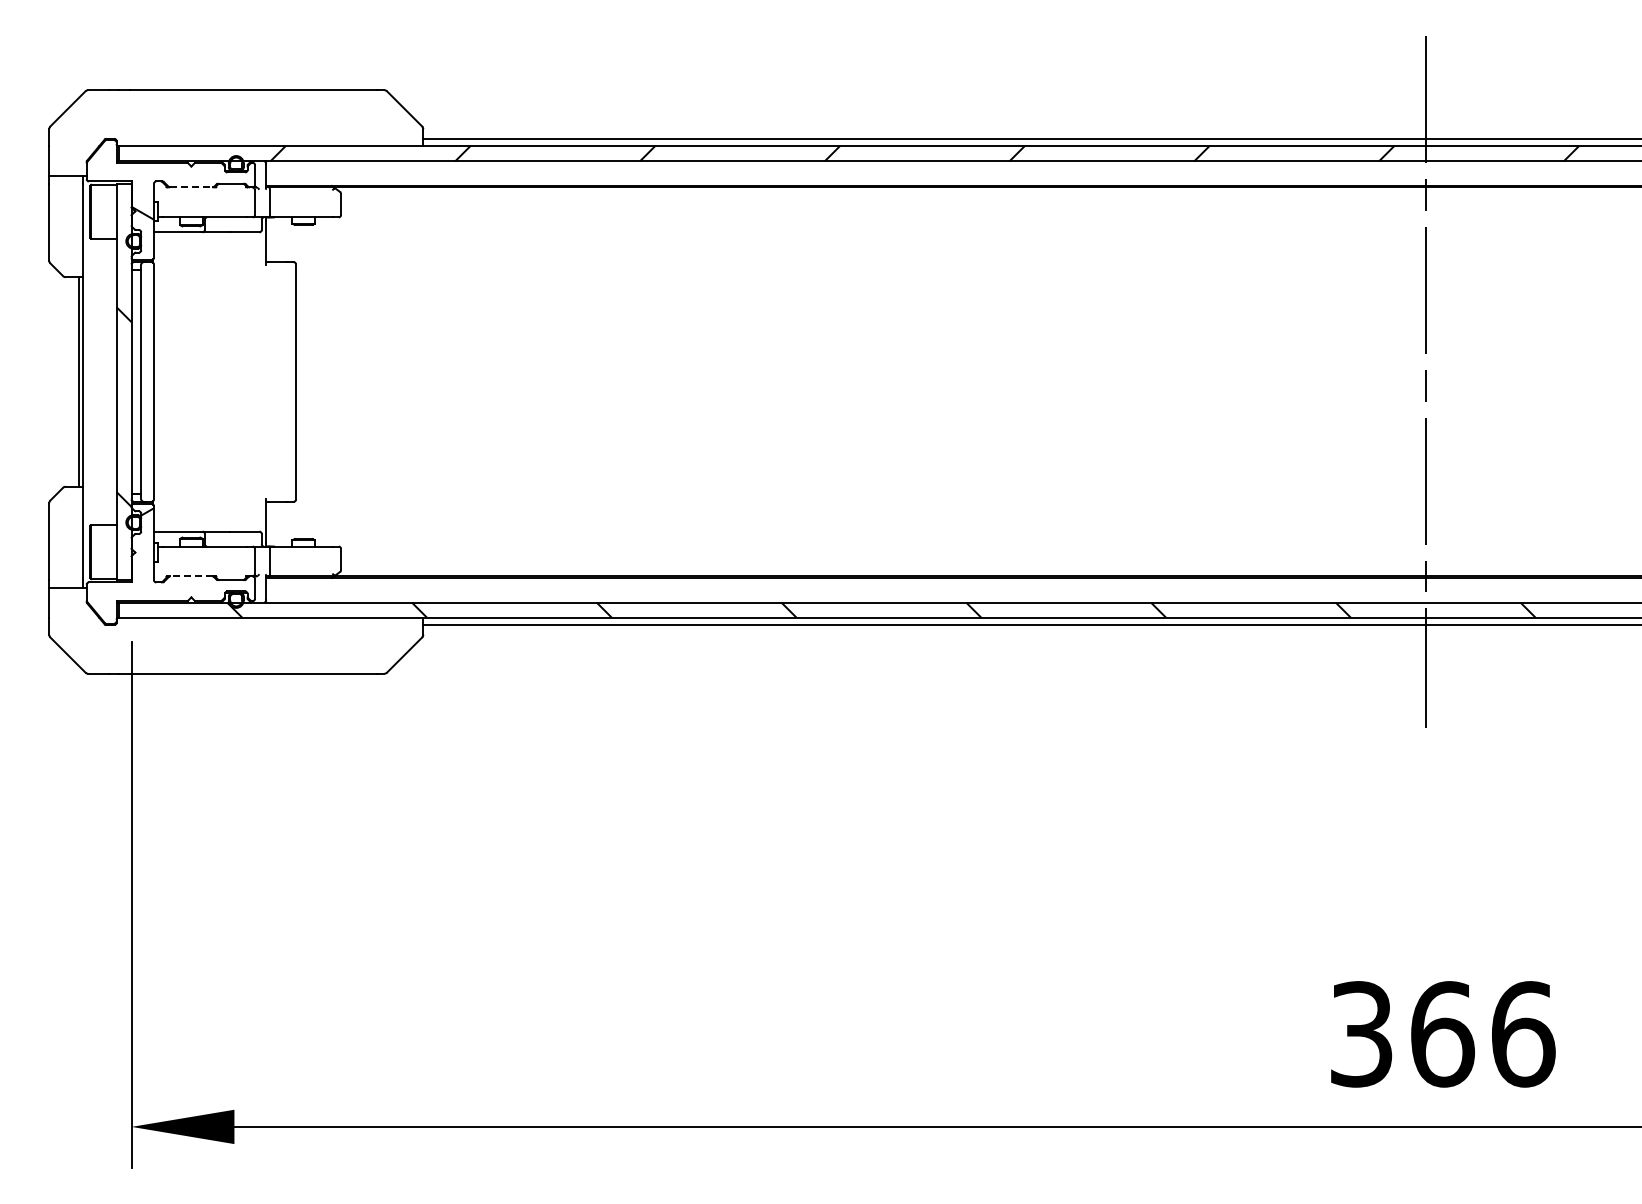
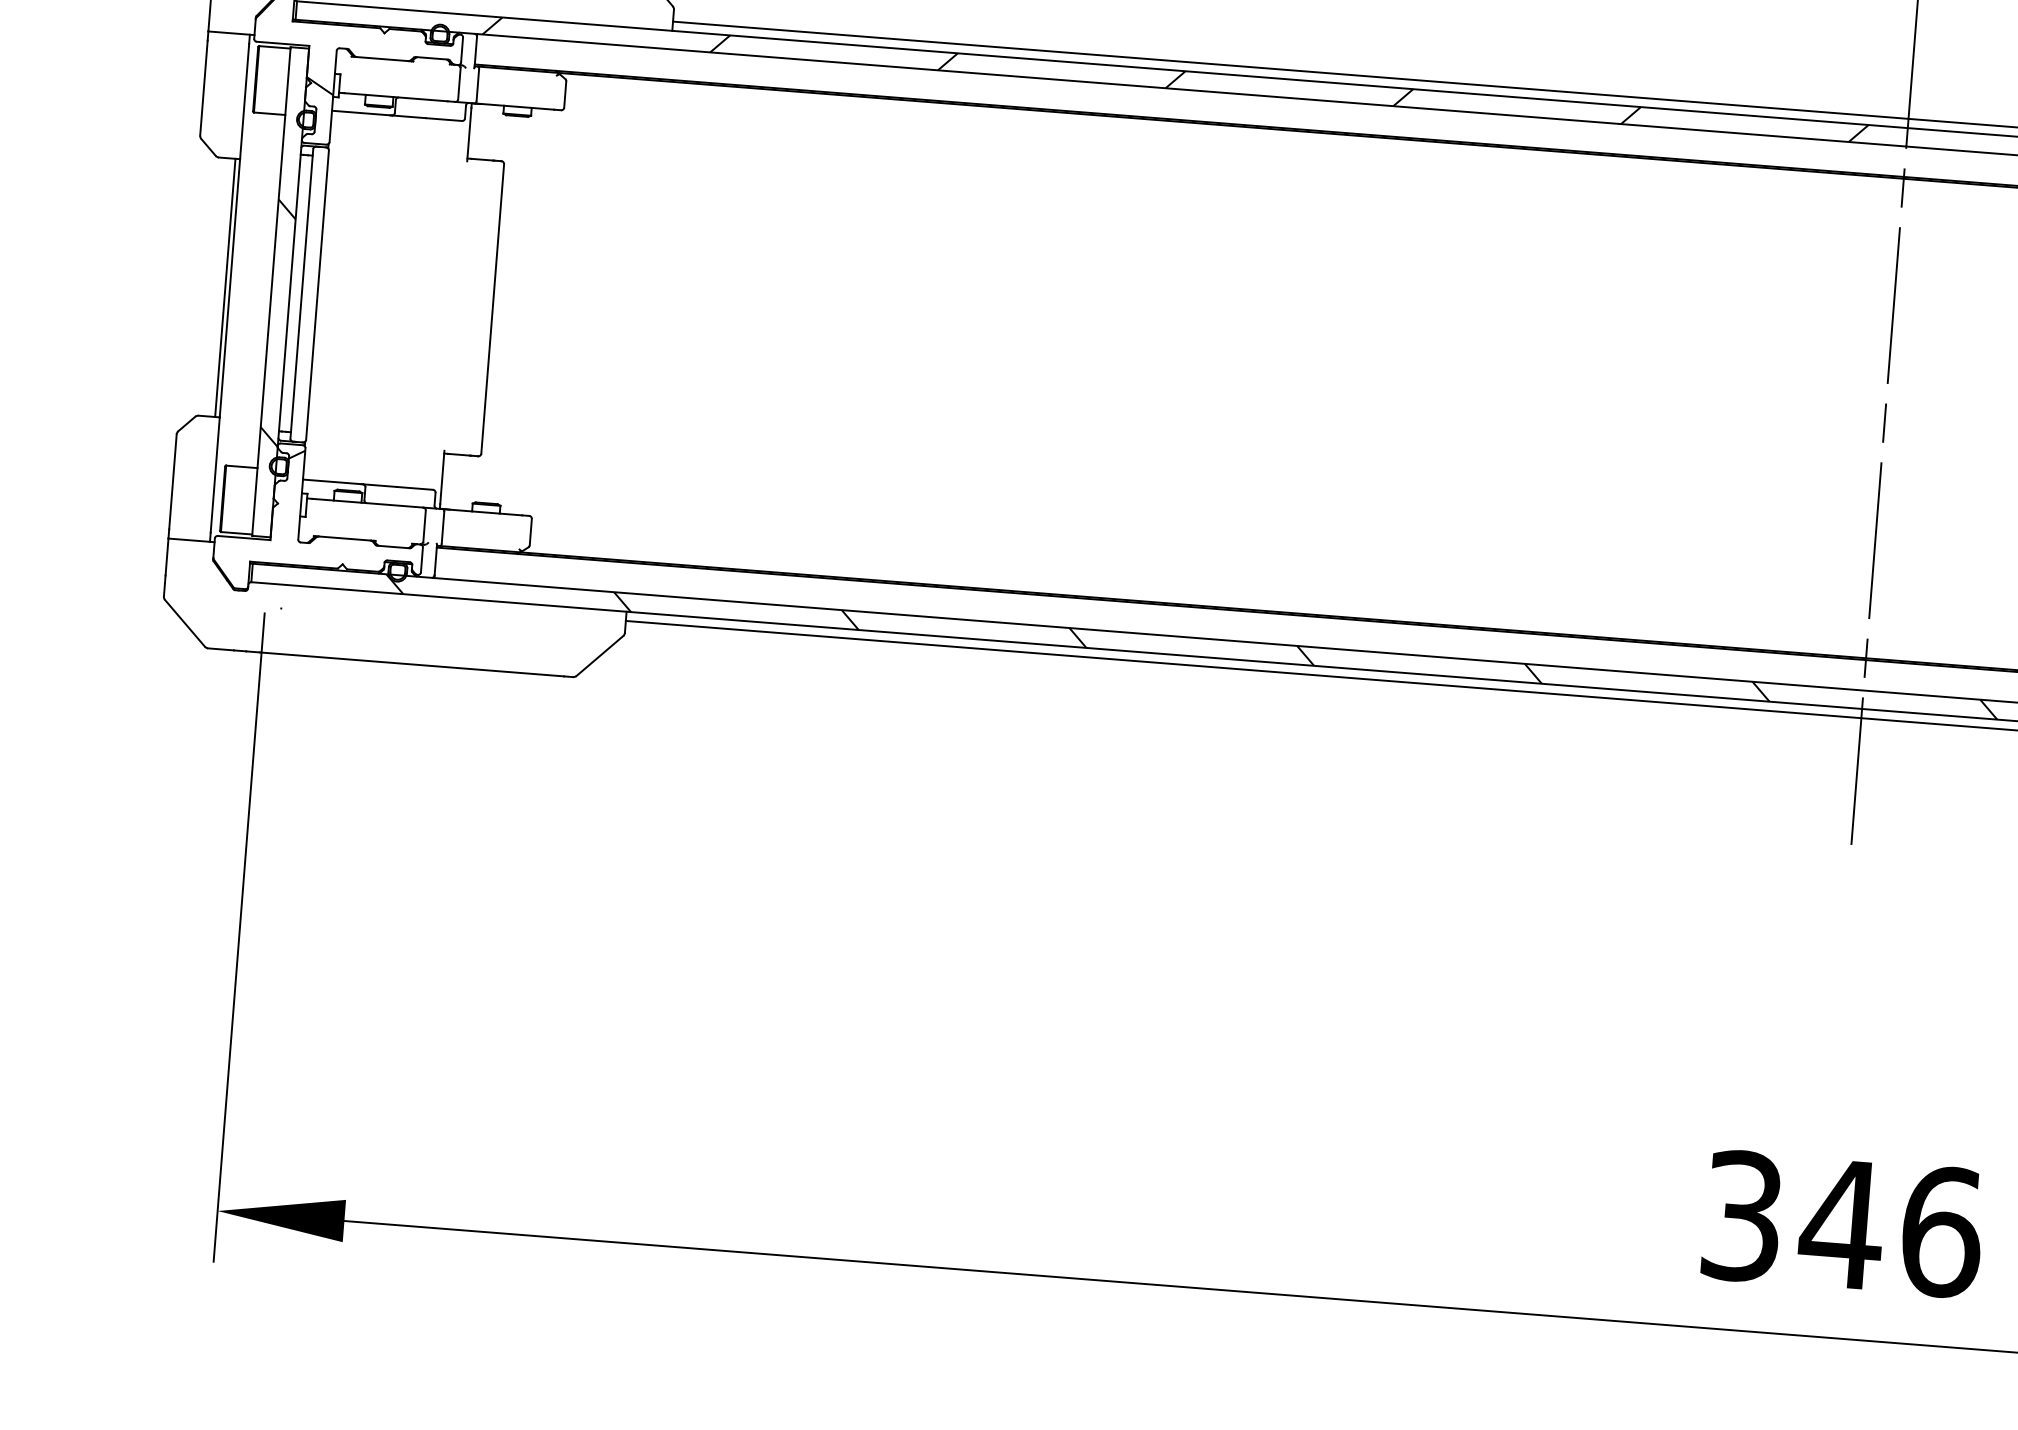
line: (191, 187) -> (382, 59), dashed -> solid
line: (190, 576) -> (343, 538), dashed -> solid
text: (1441, 1034) -> (1840, 1224), 366 -> 346

